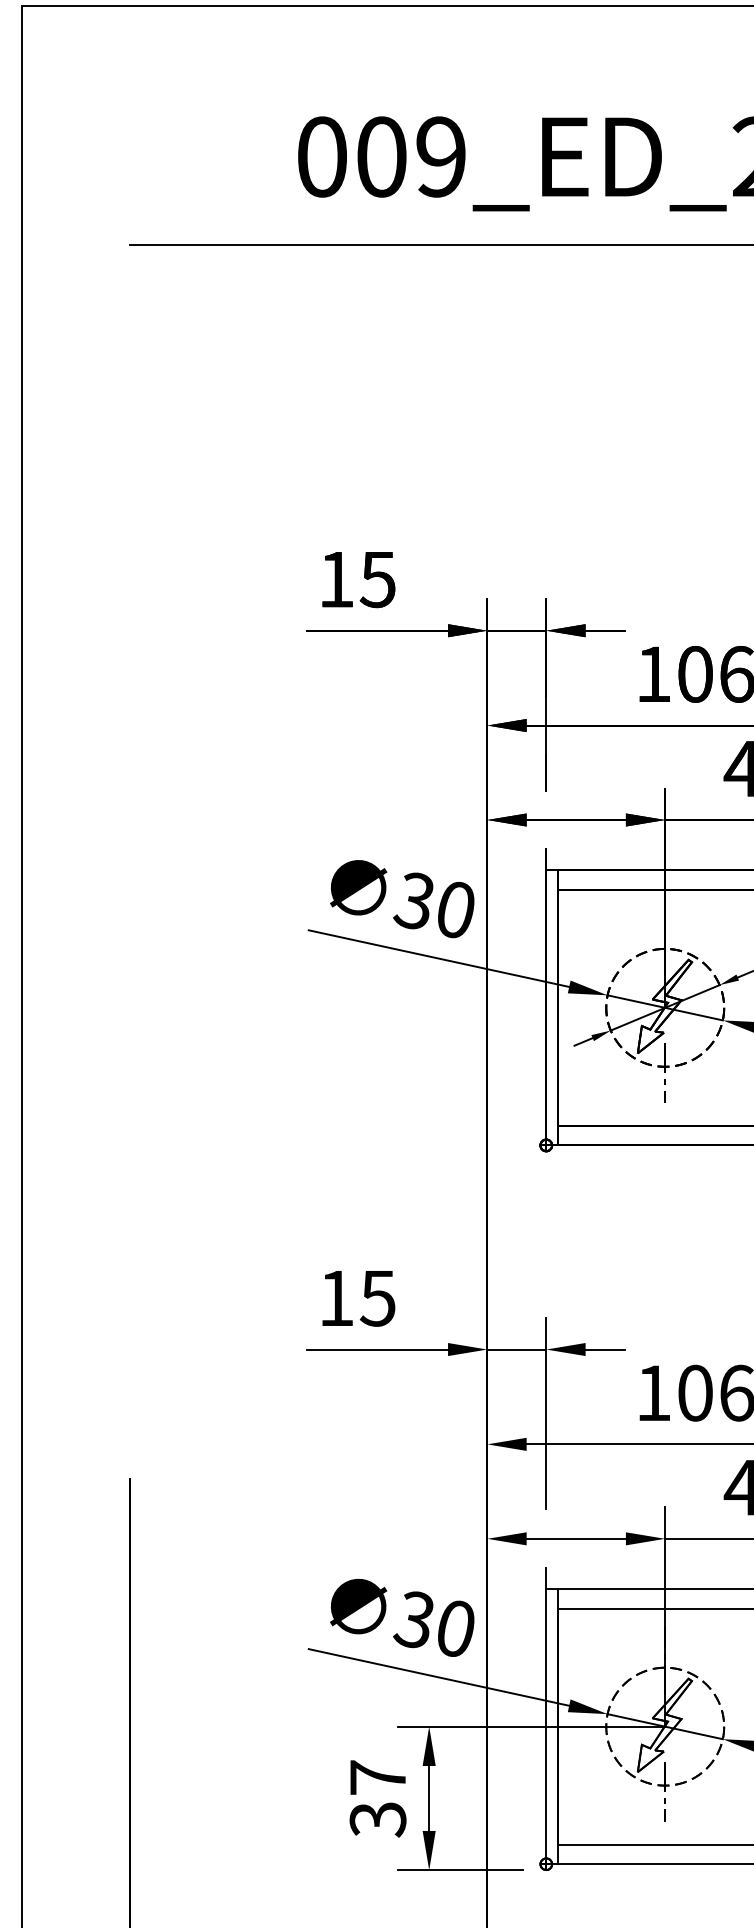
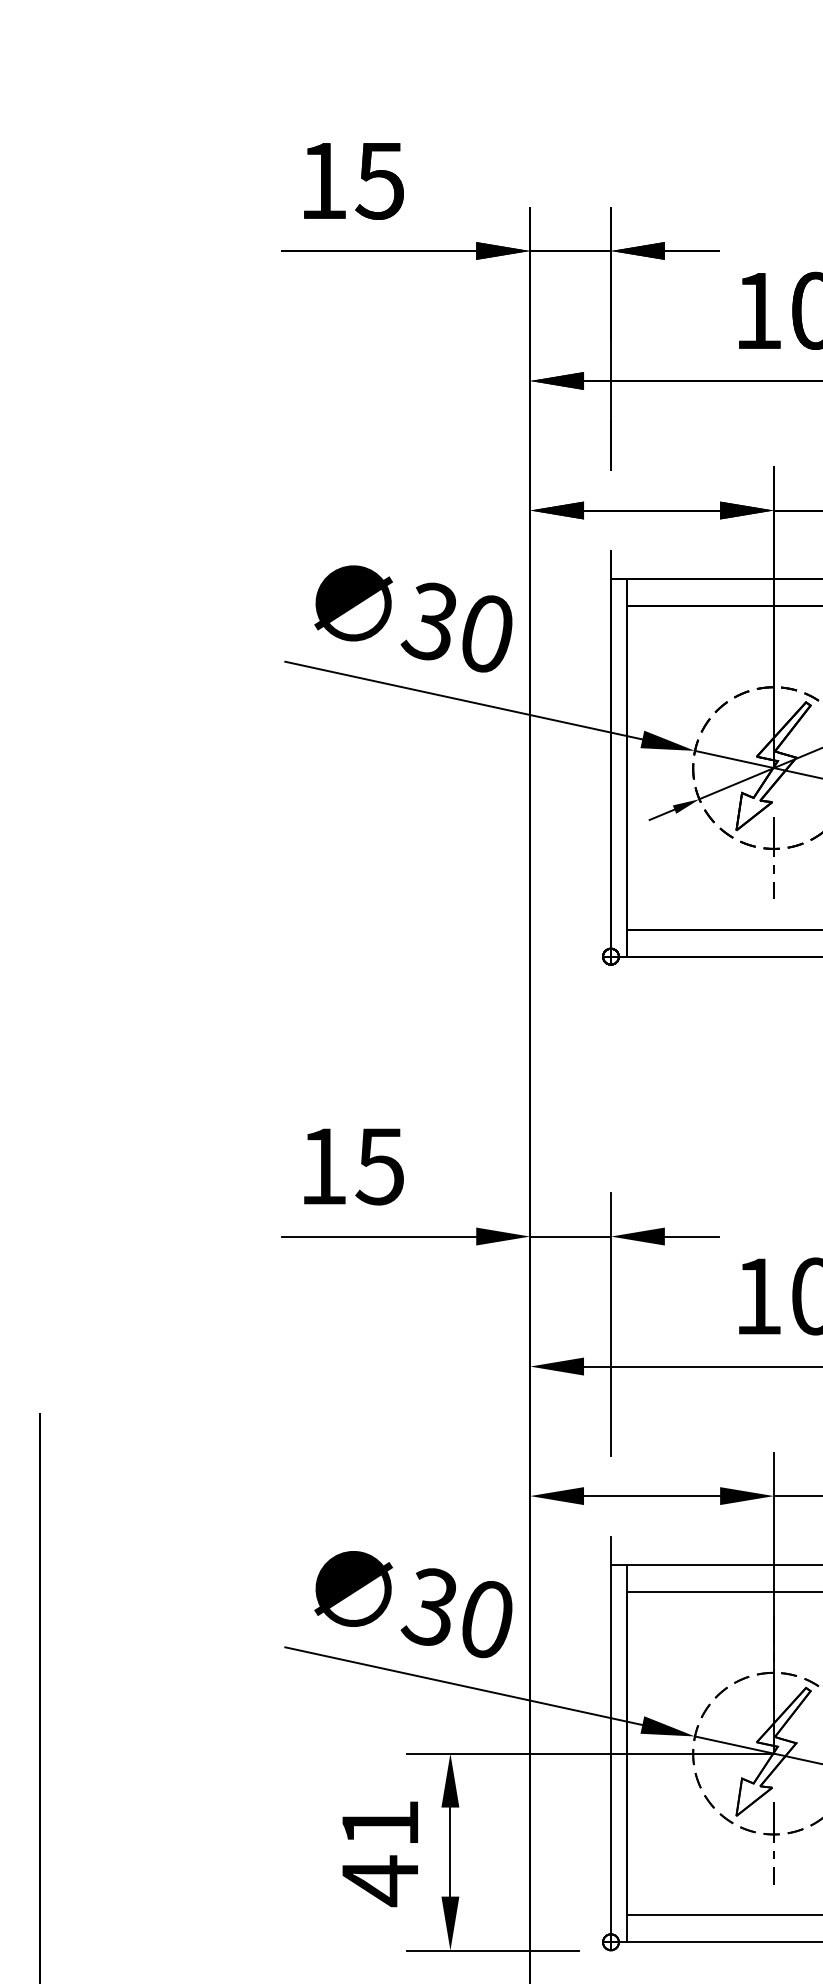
text: (377, 1799) -> (379, 1853), 37 -> 41

